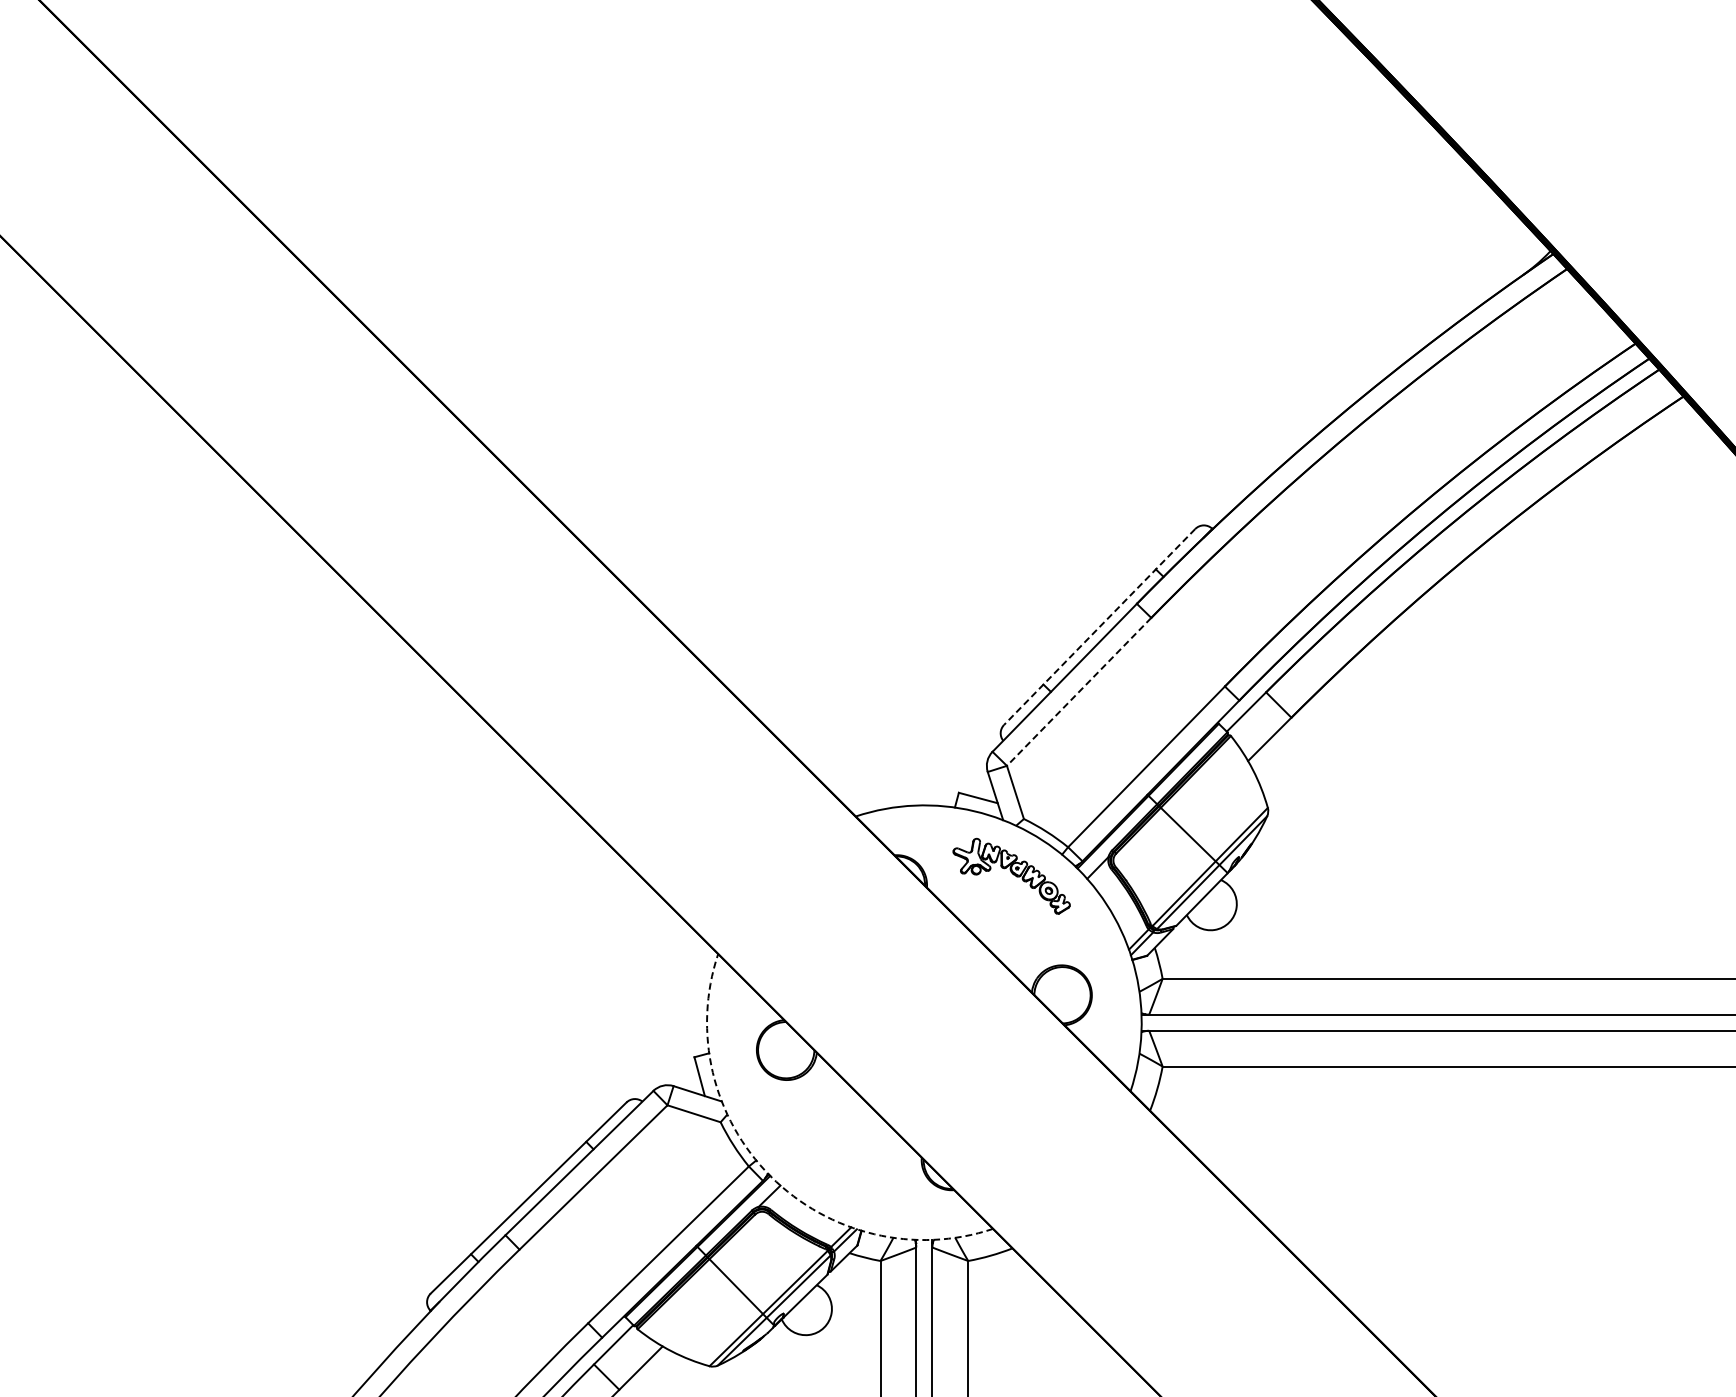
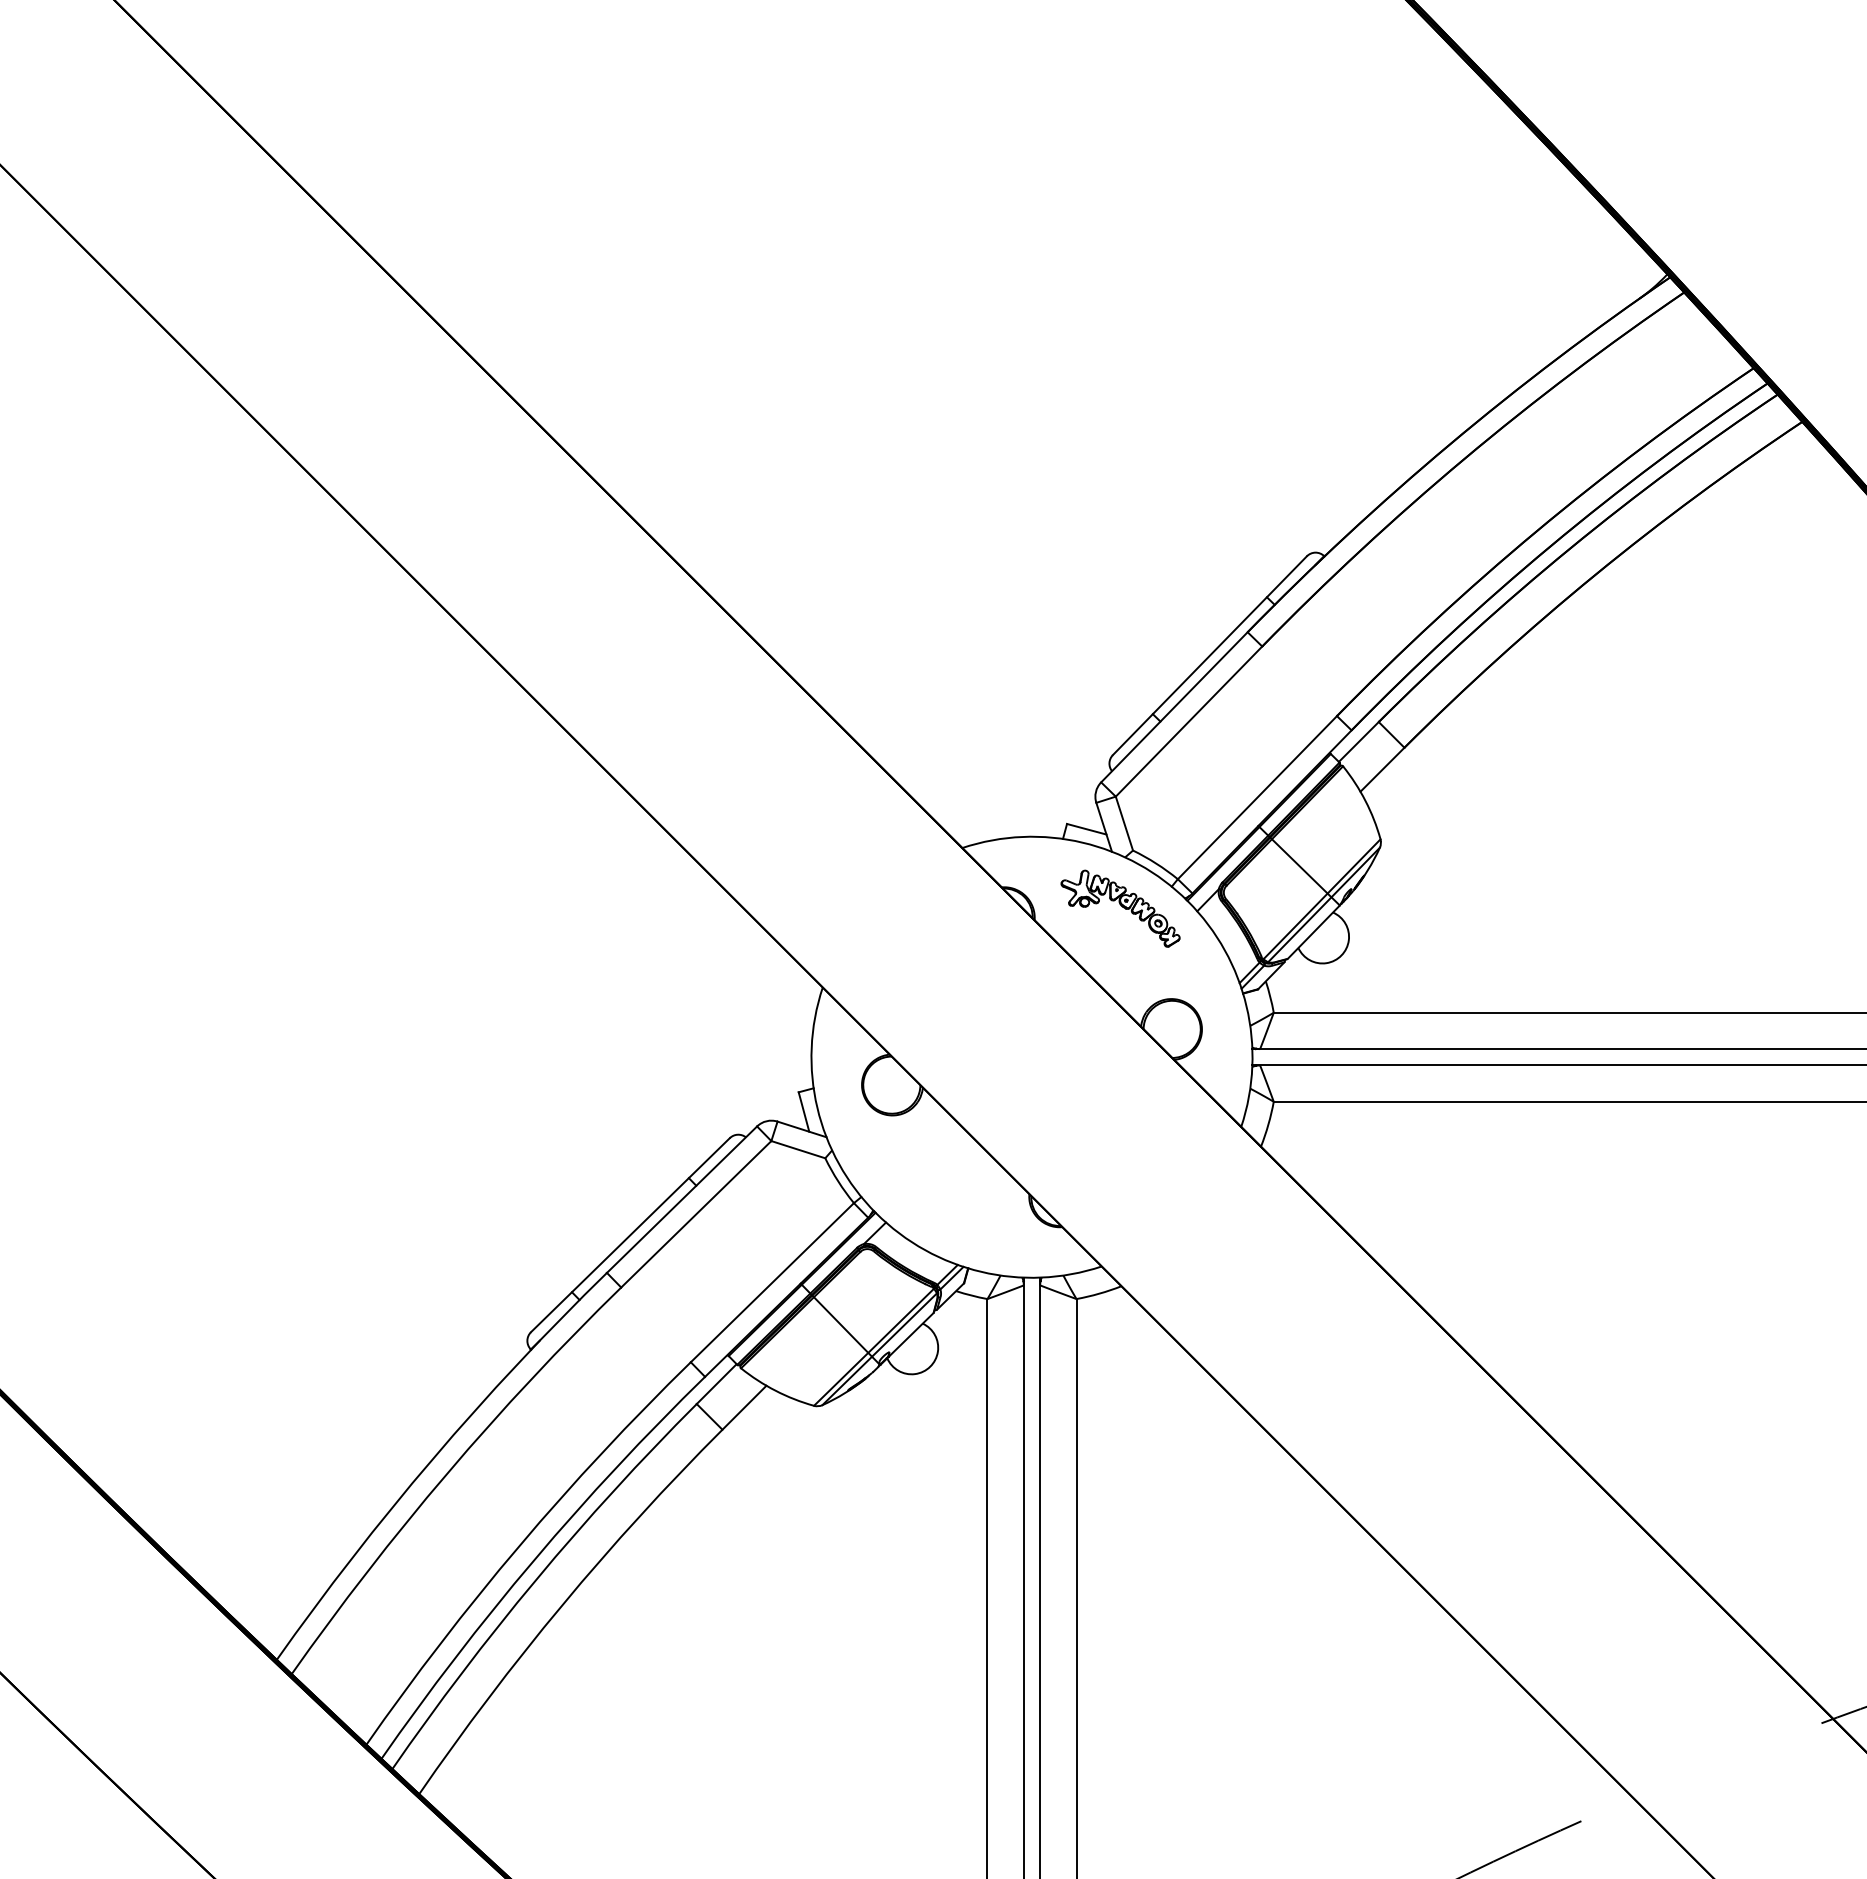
line: (1099, 626) -> (1209, 655), dashed -> solid
line: (1079, 691) -> (1189, 721), dashed -> solid
arc: (771, 1176) -> (876, 1213), dashed -> solid

